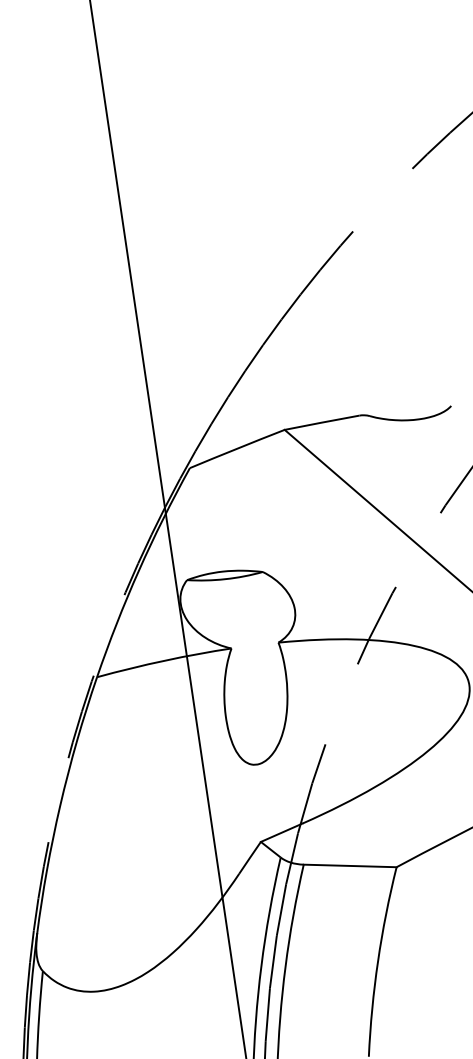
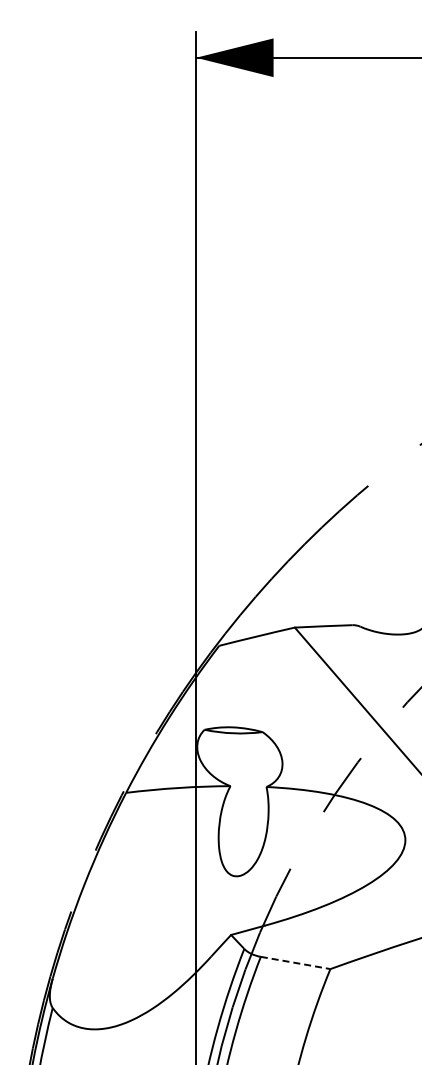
line: (351, 866) -> (296, 963), solid -> dashed

